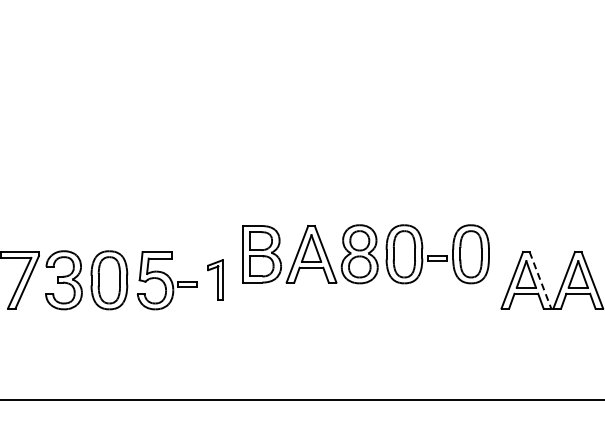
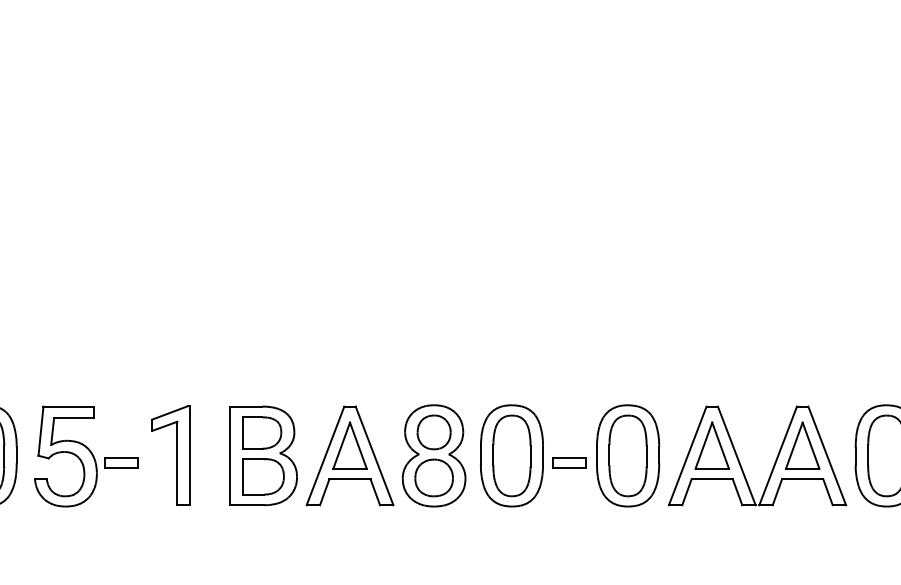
part: (365, 254) -> (444, 456), moved
part: (215, 279) -> (170, 454), size x1.43
line: (540, 280) -> (736, 456), dashed -> solid

